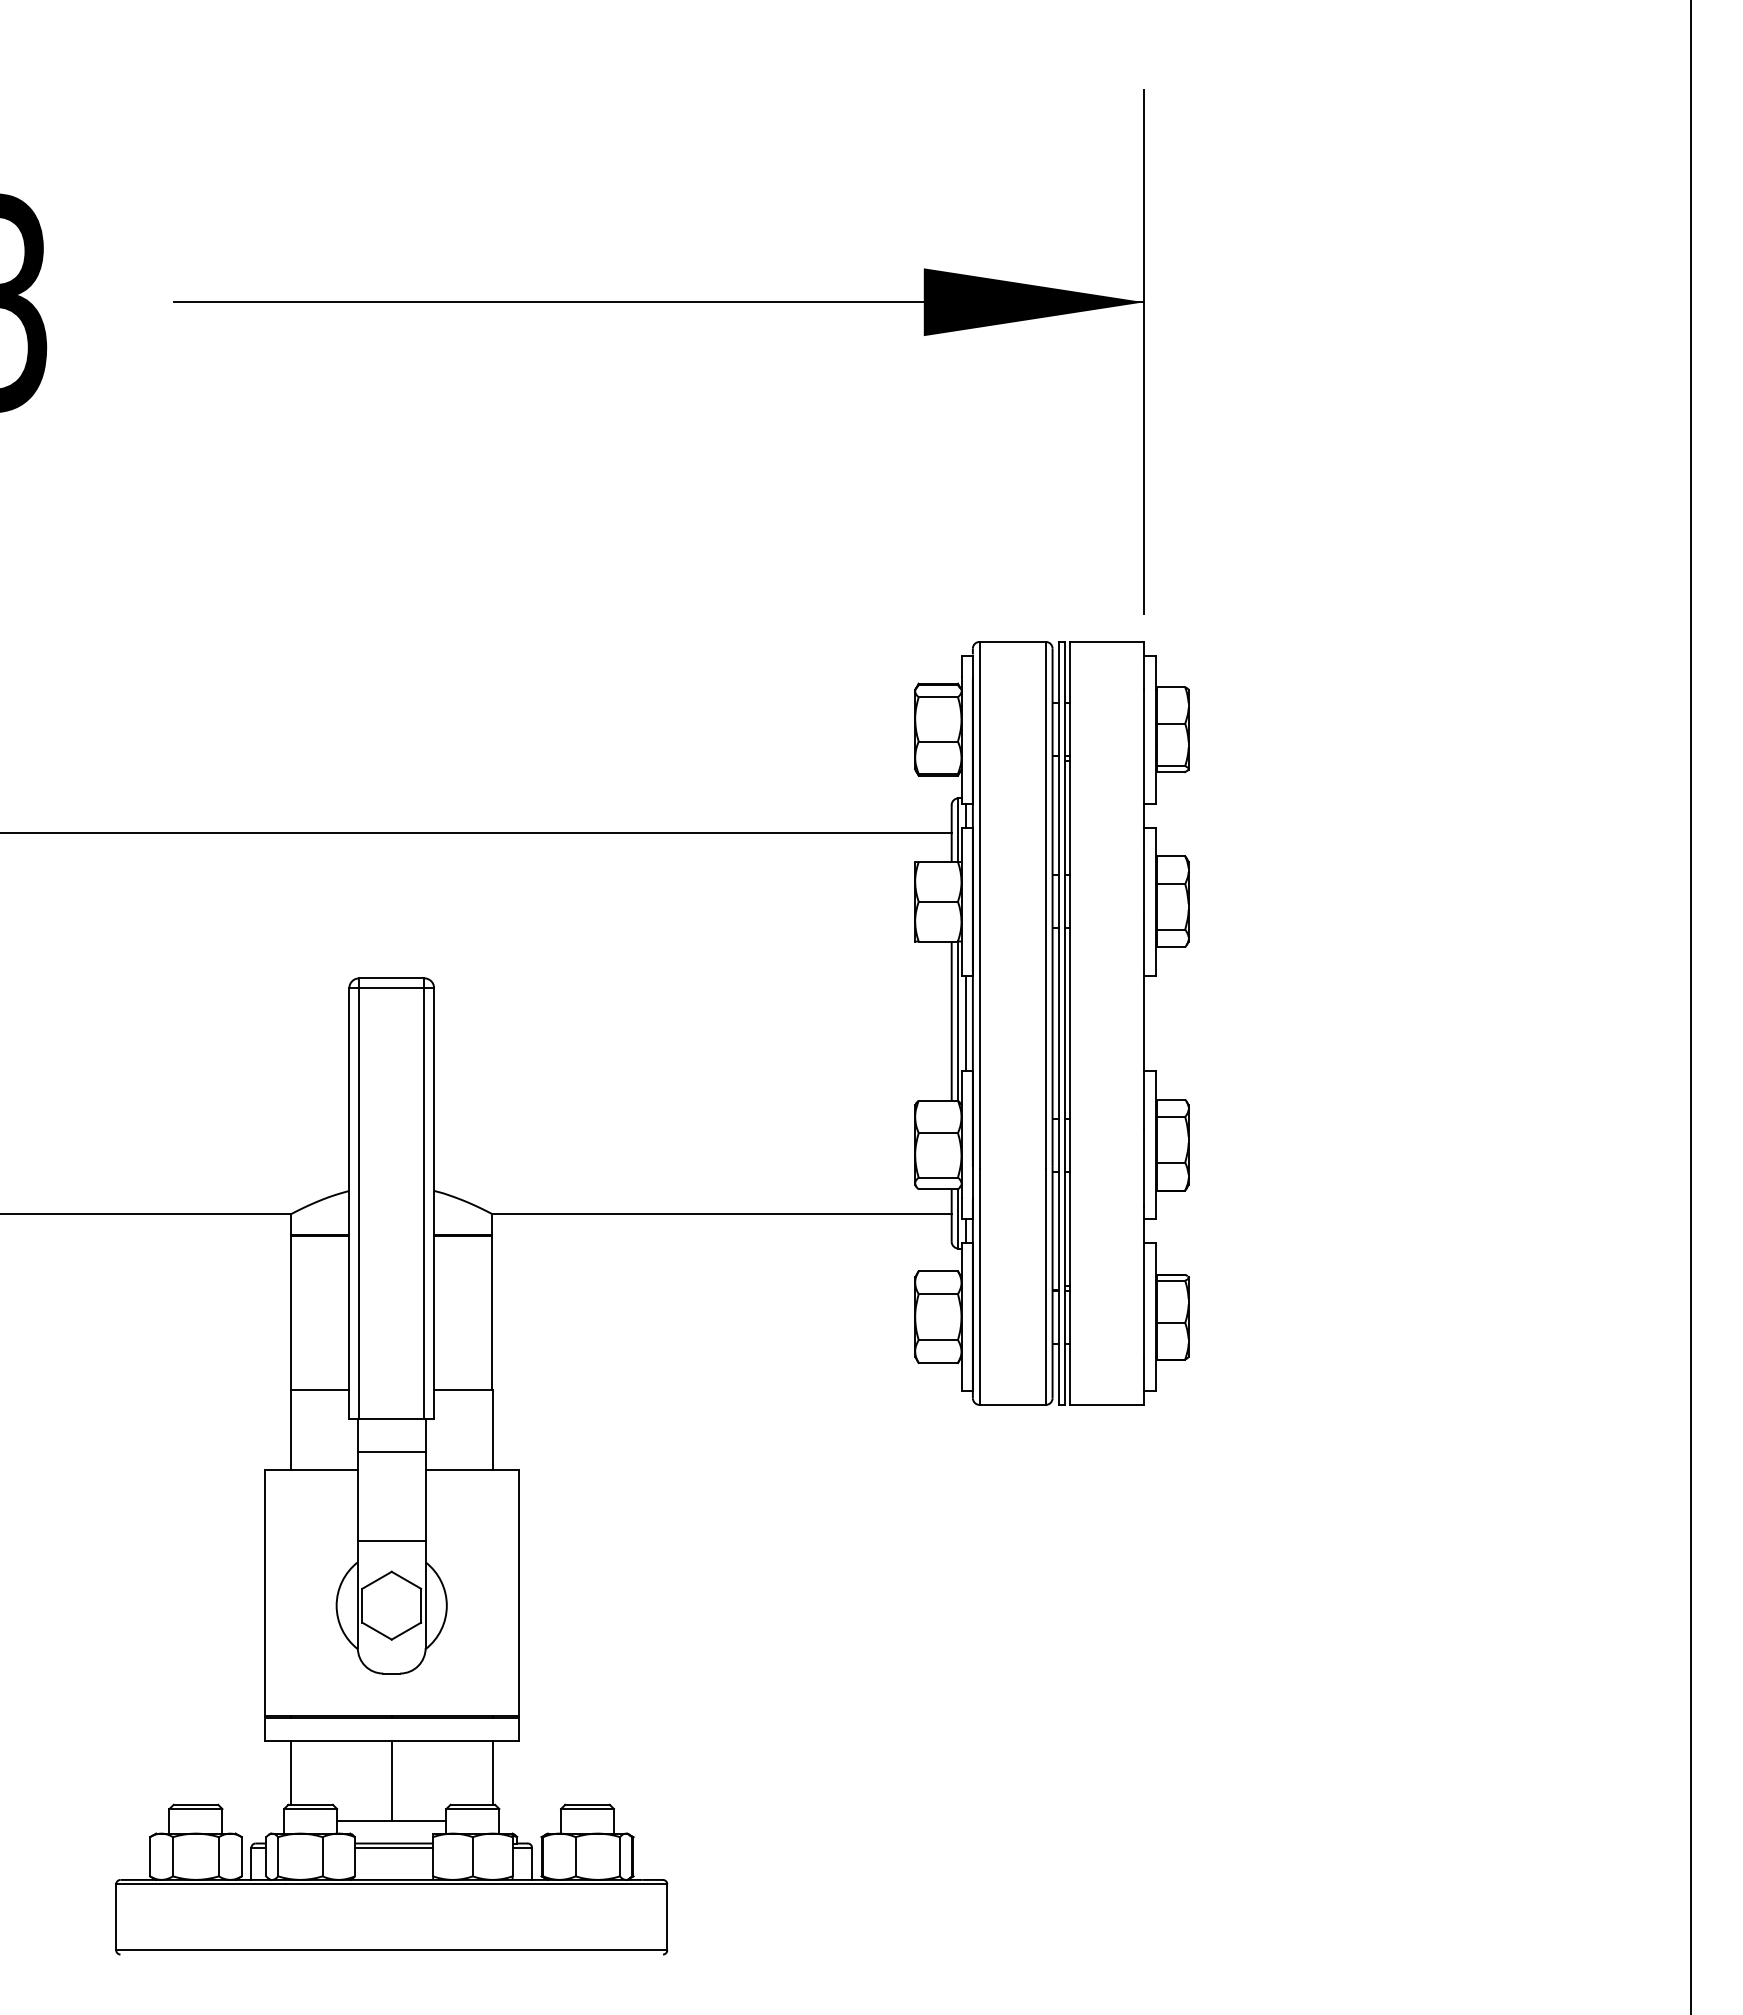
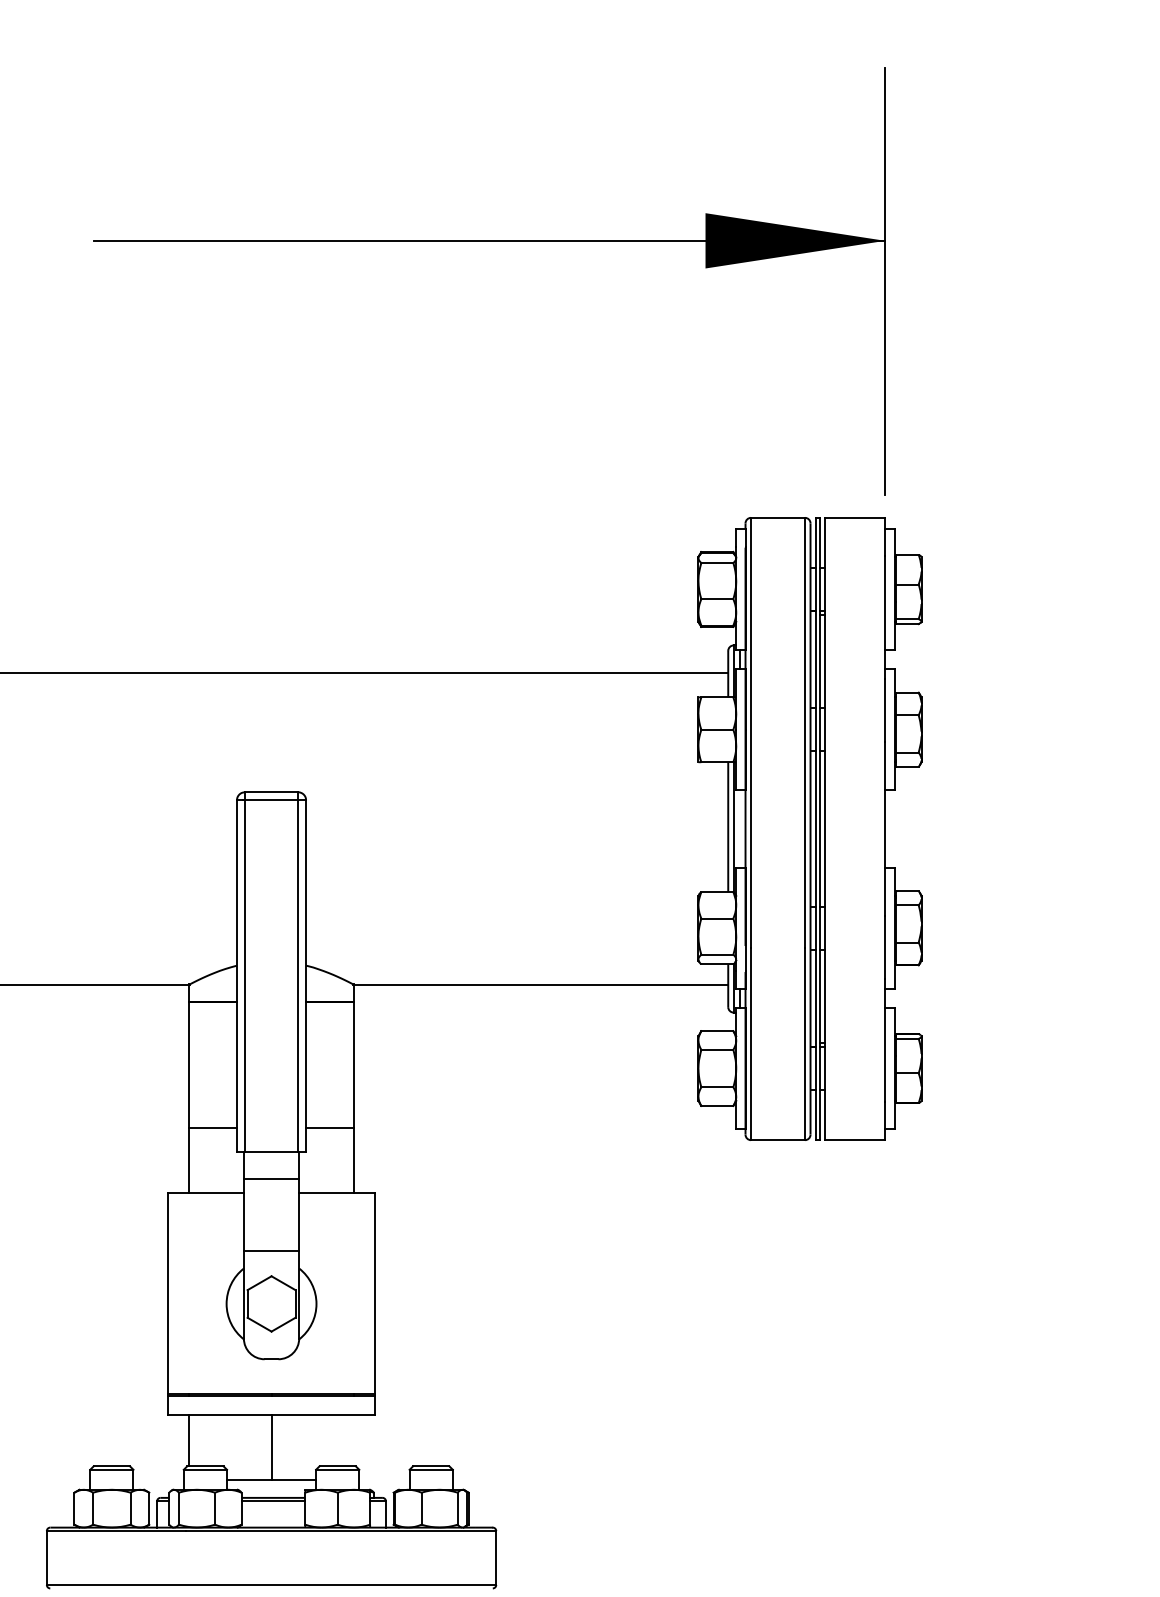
line: (966, 1022) -> (740, 828), removed
line: (492, 1772) -> (353, 1439), removed

